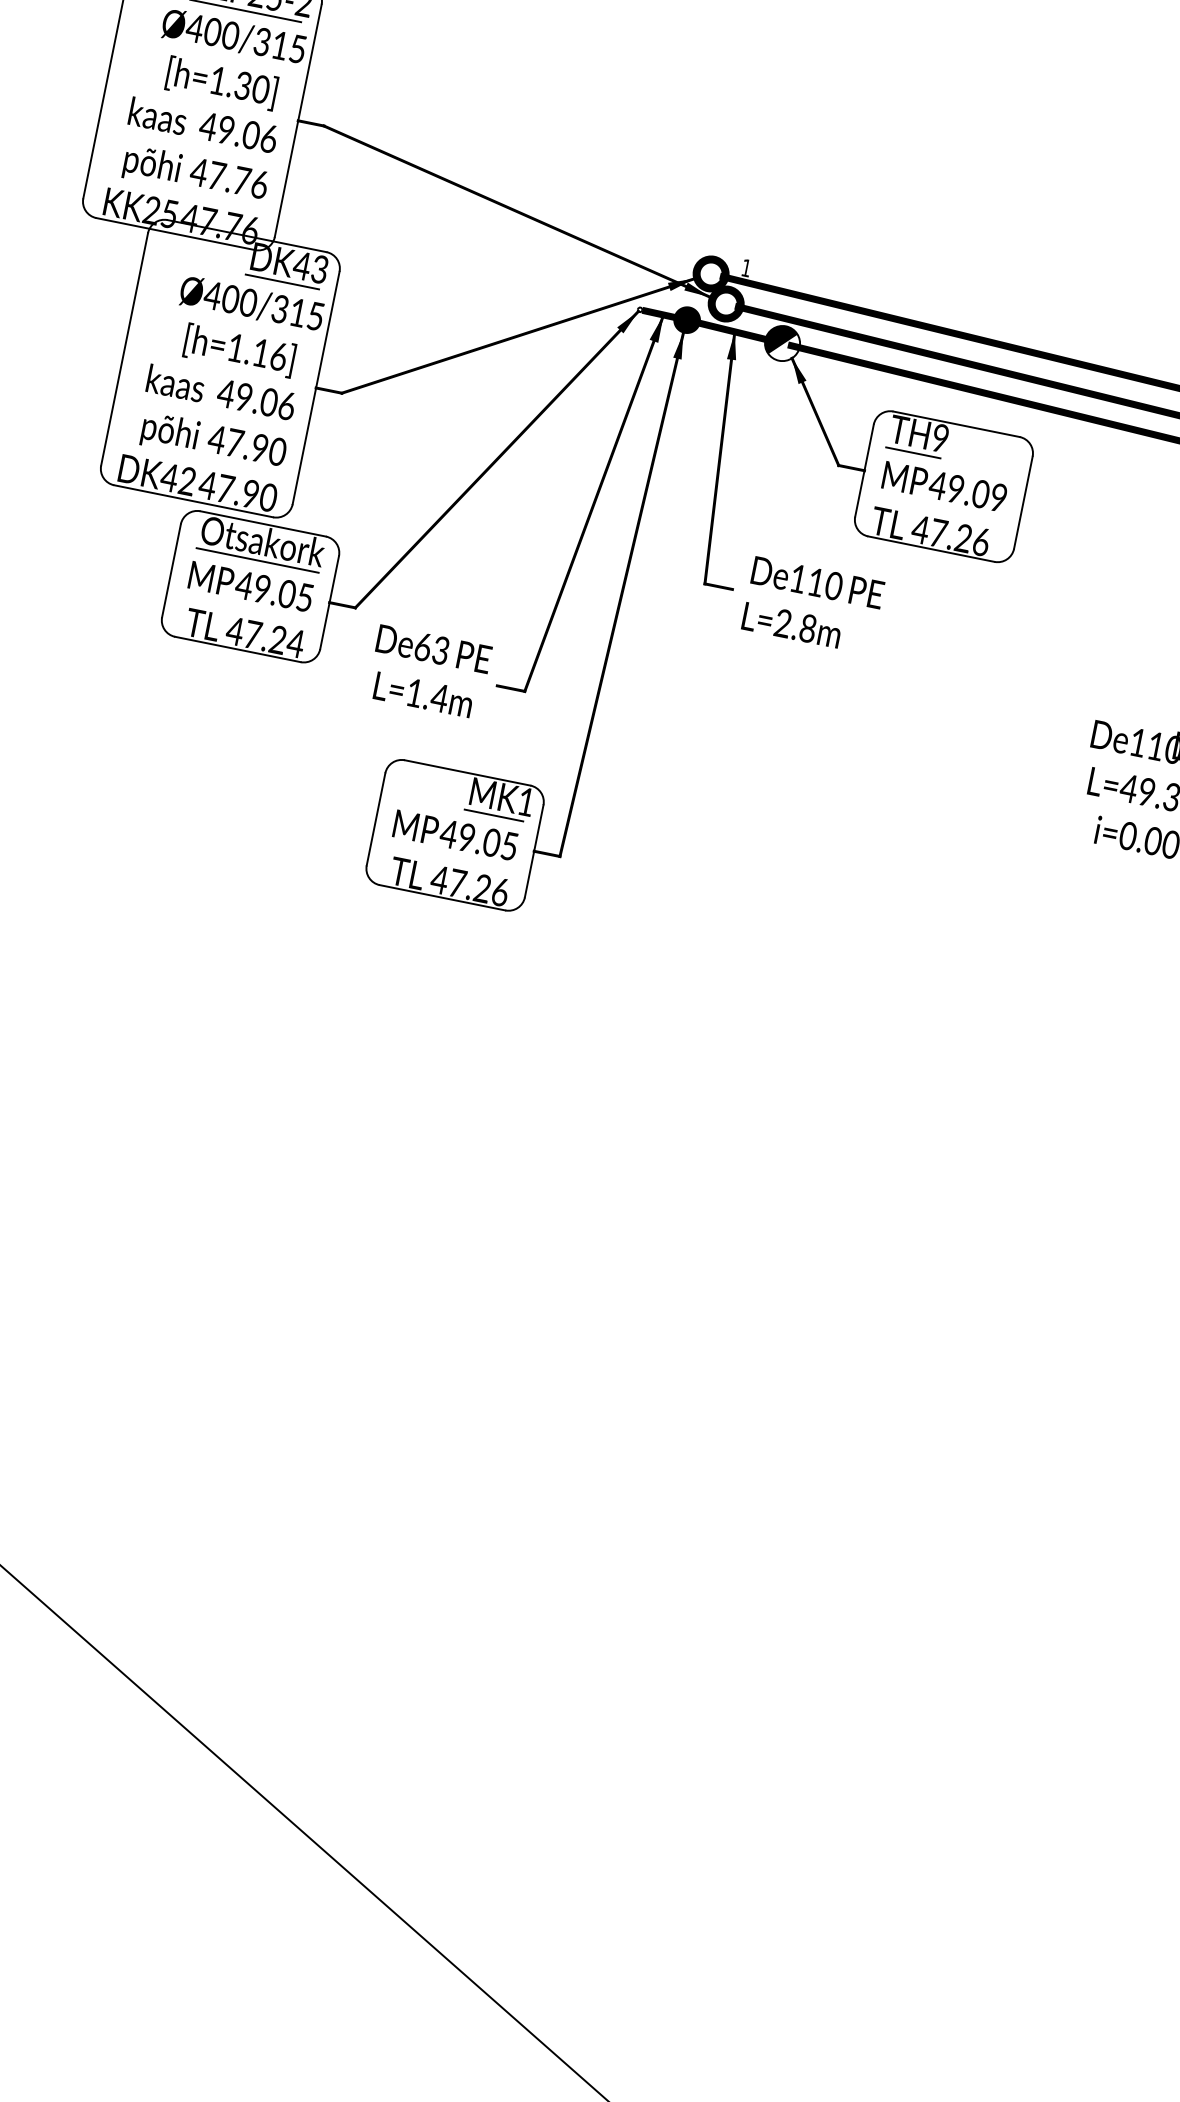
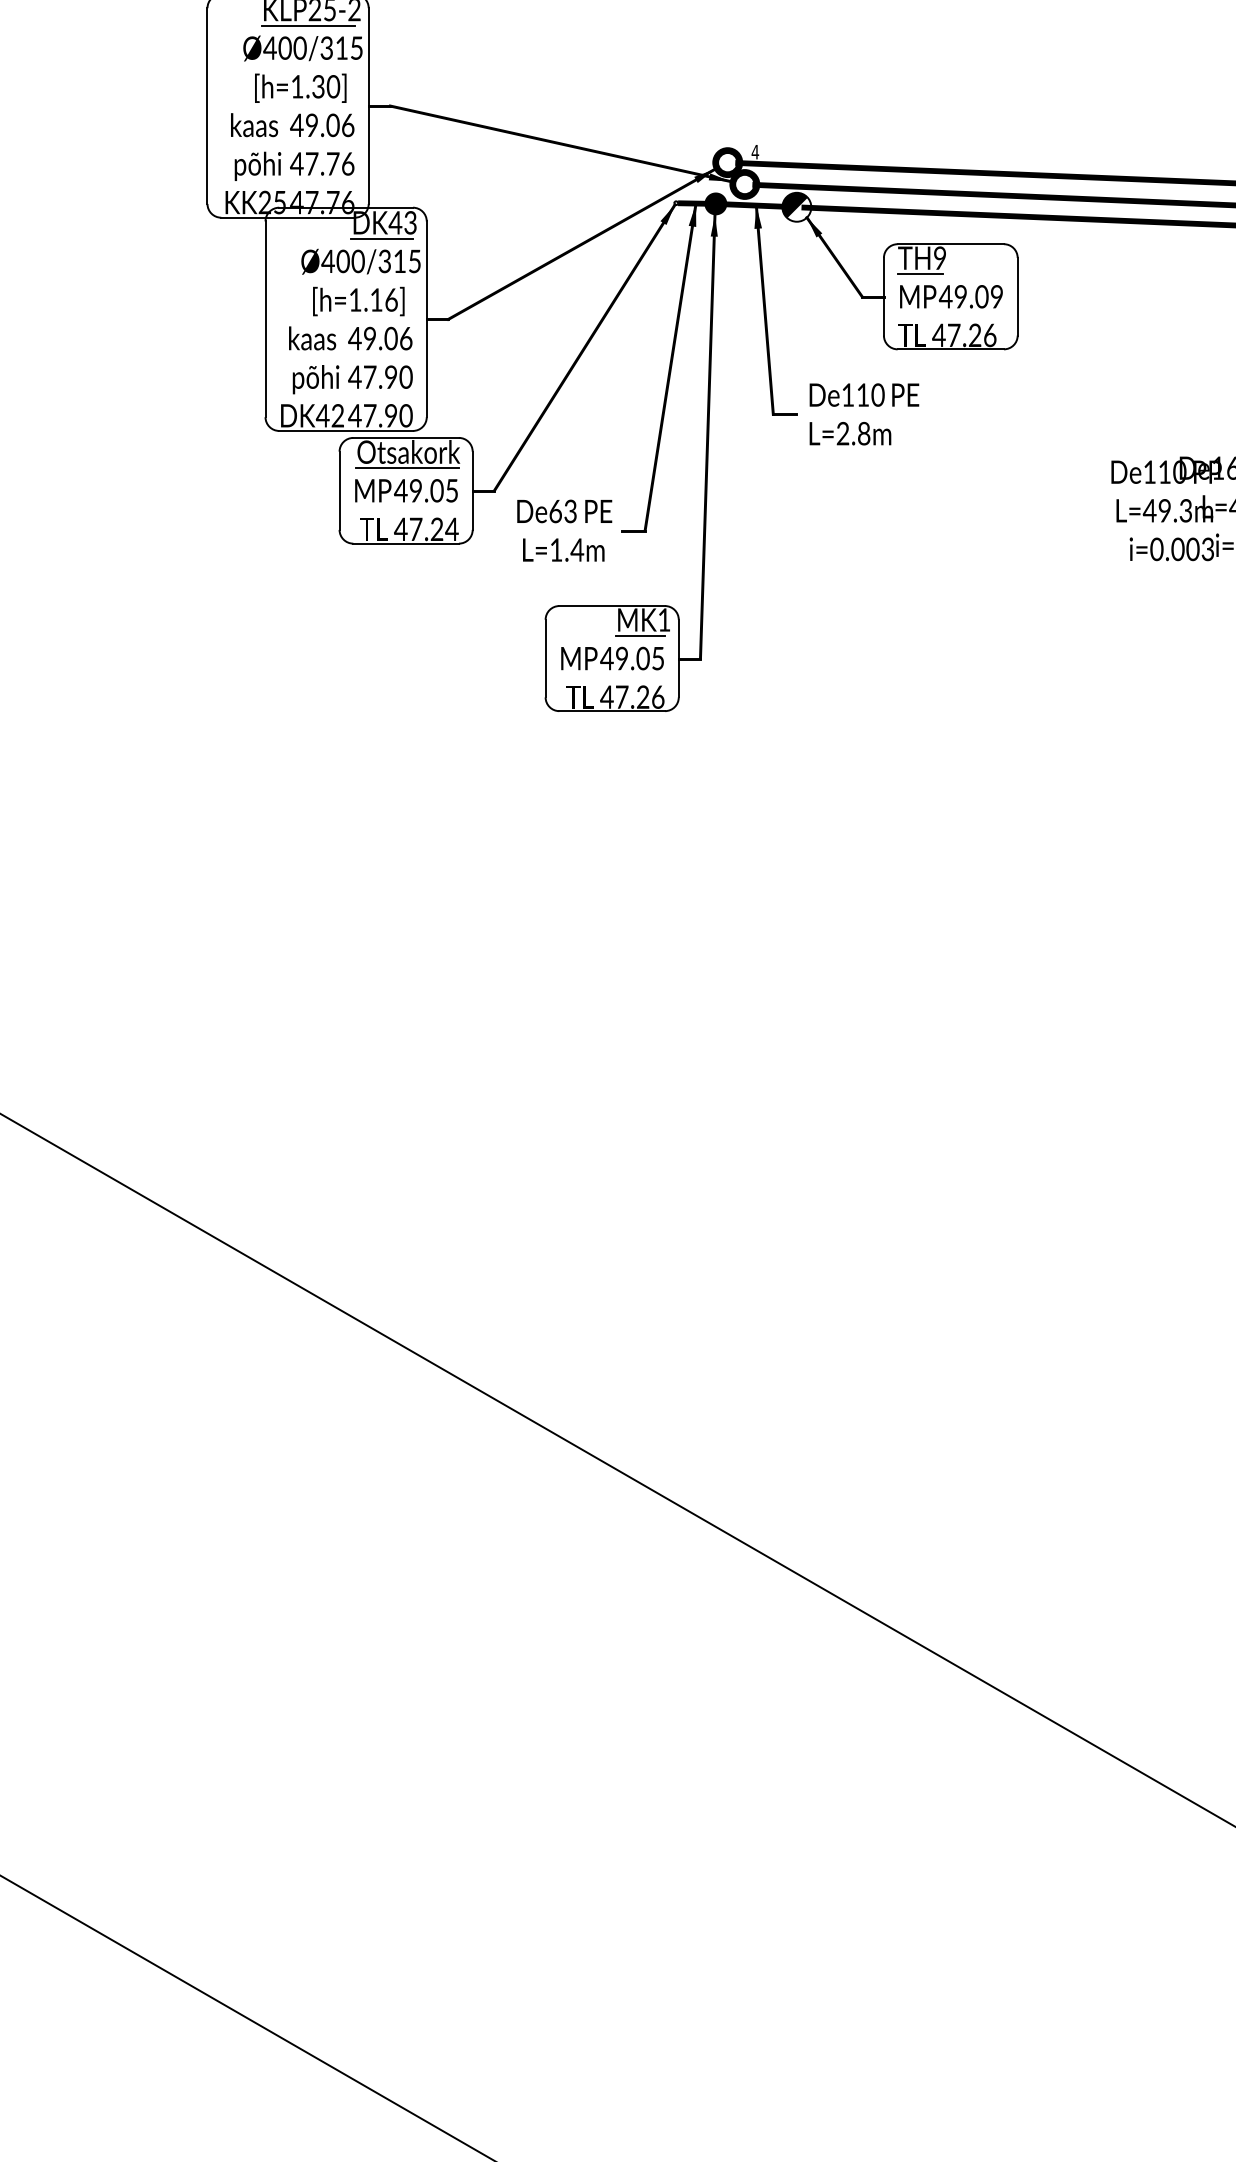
text: (746, 268) -> (755, 152), 1 -> 4

